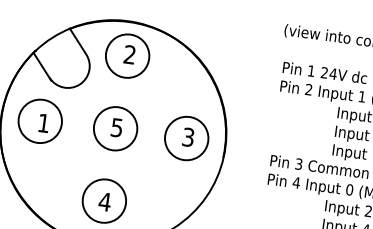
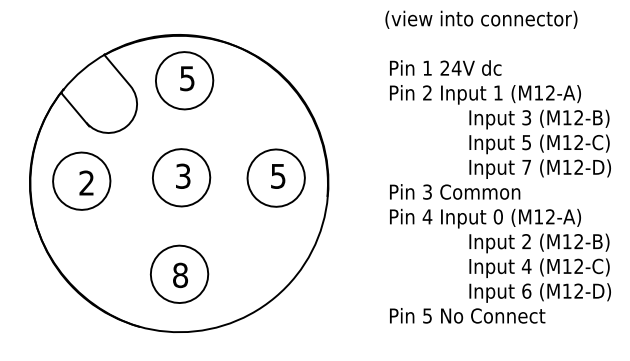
text: (130, 54) -> (187, 78), 2 -> 5
text: (43, 122) -> (86, 182), 1 -> 2
text: (117, 127) -> (183, 175), 5 -> 3
text: (188, 136) -> (278, 175), 3 -> 5
text: (105, 202) -> (180, 275), 4 -> 8

